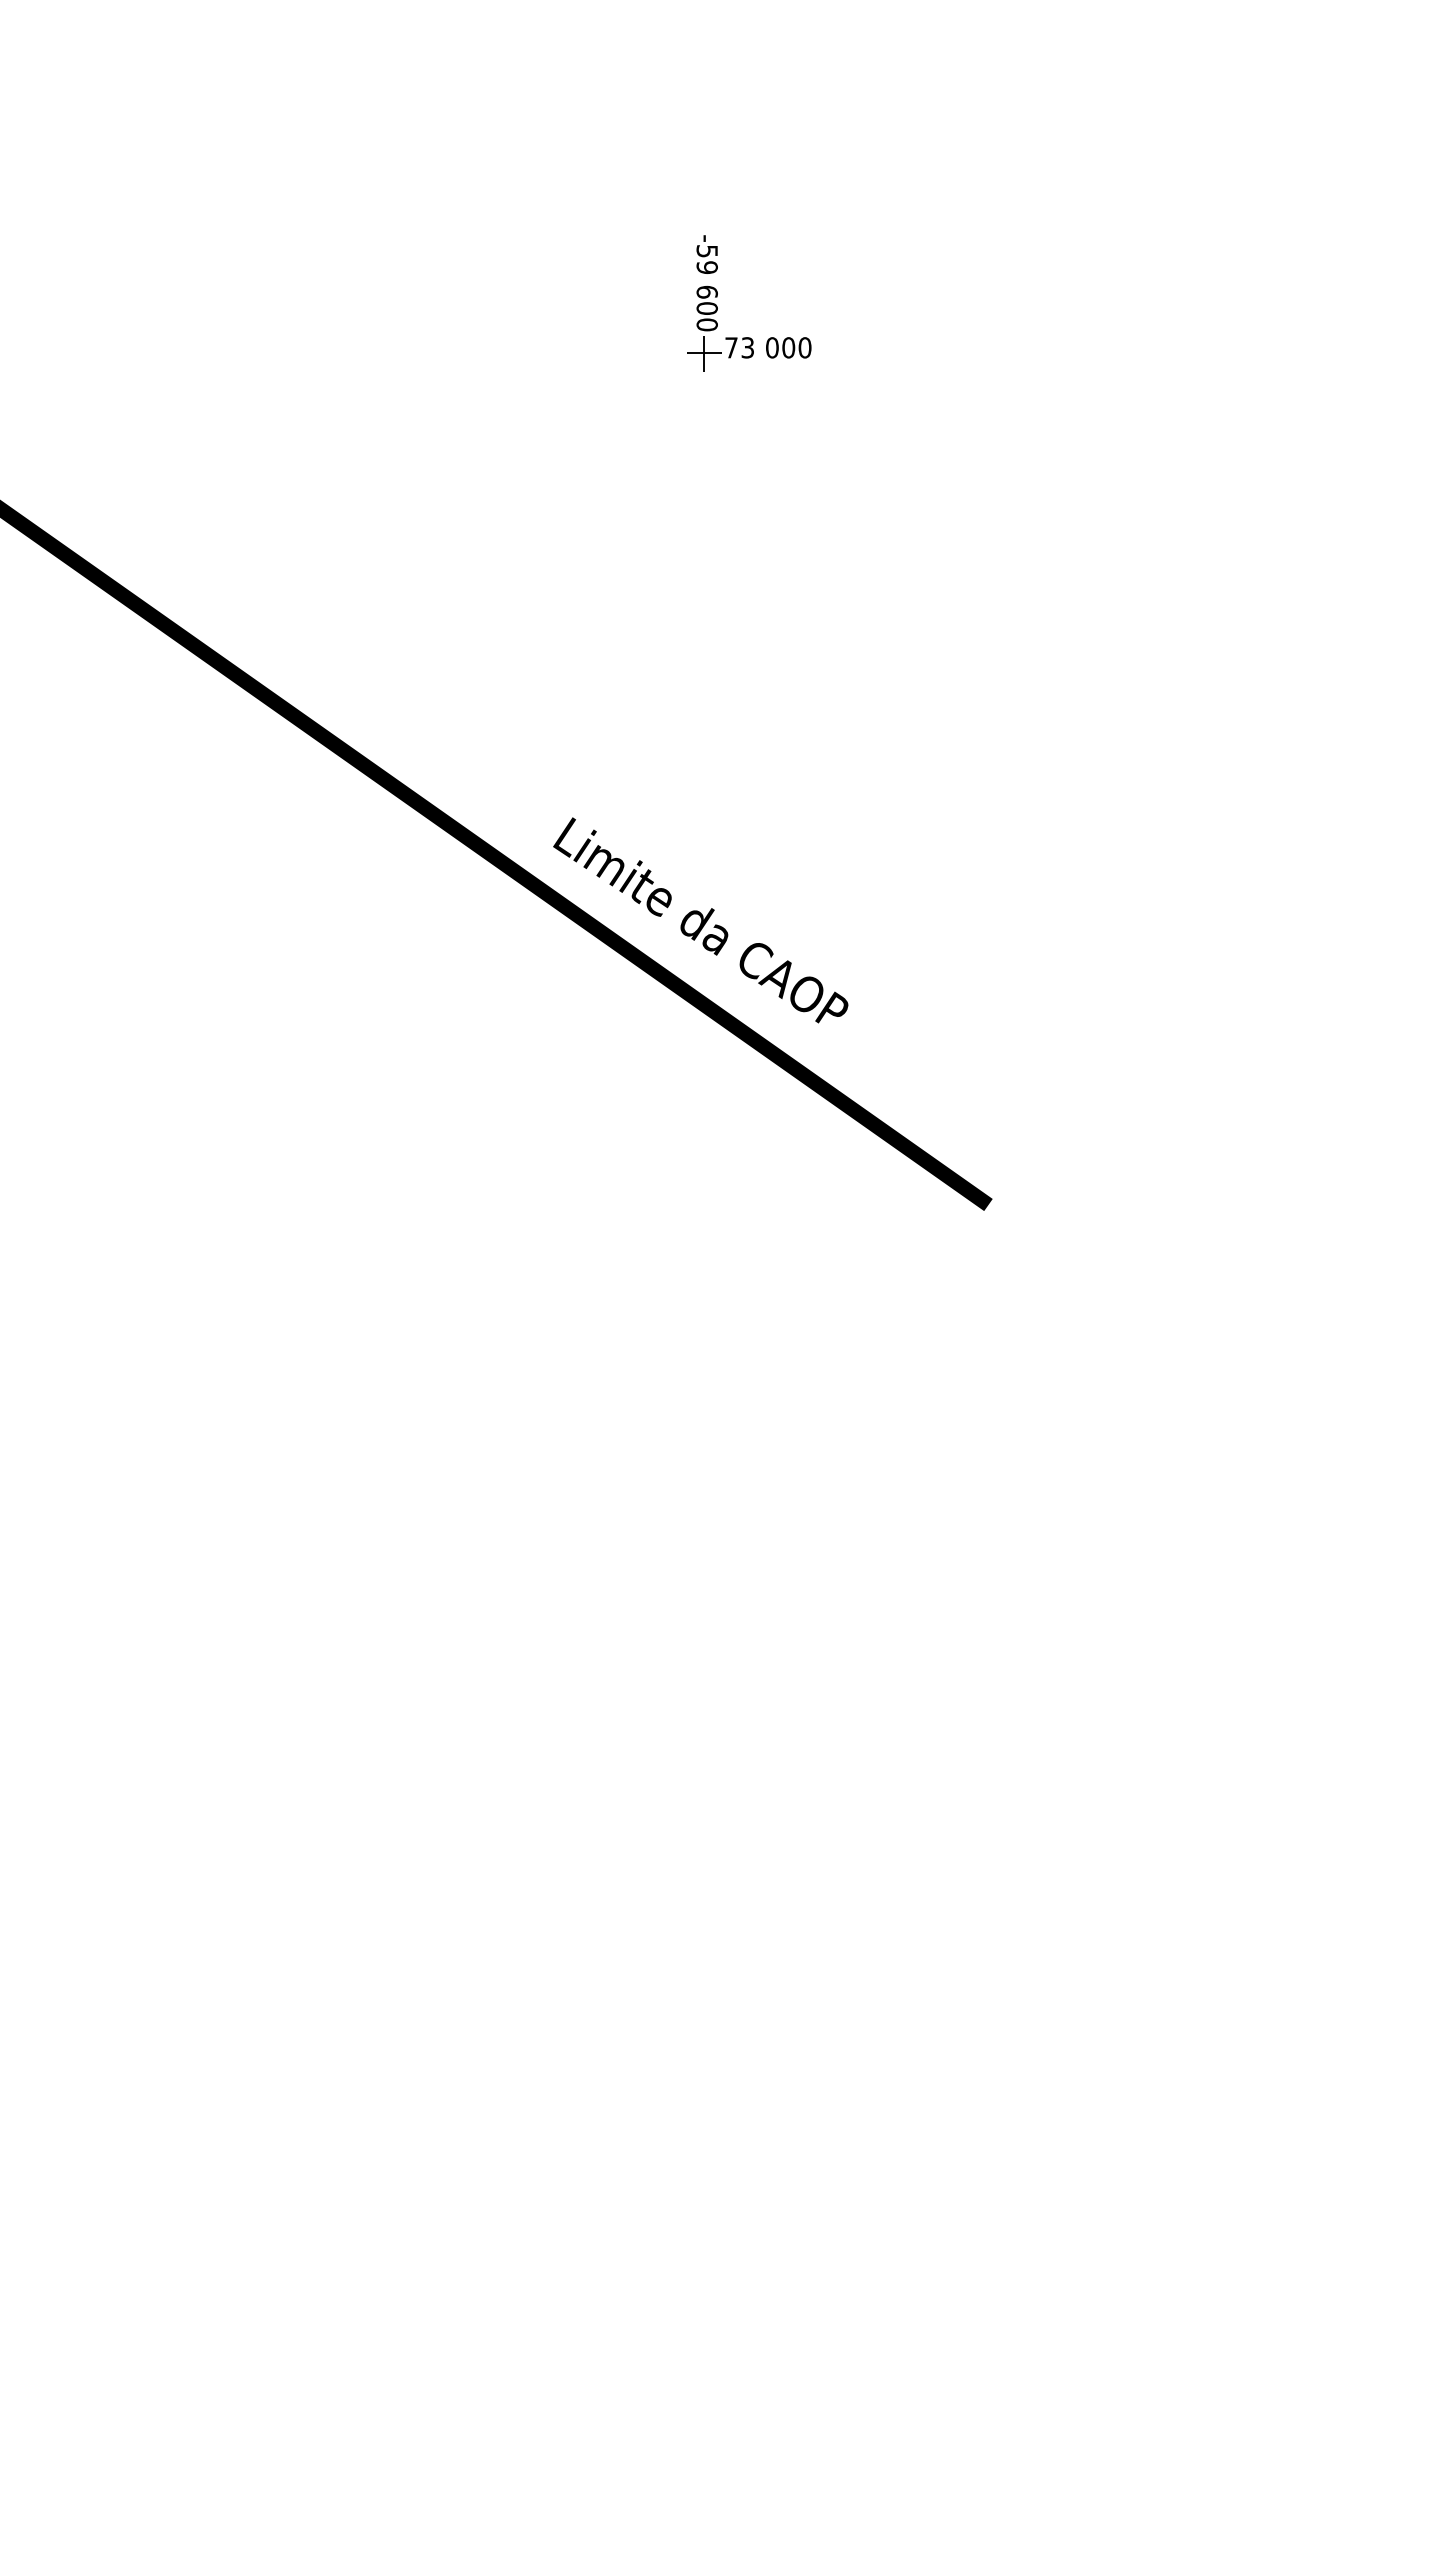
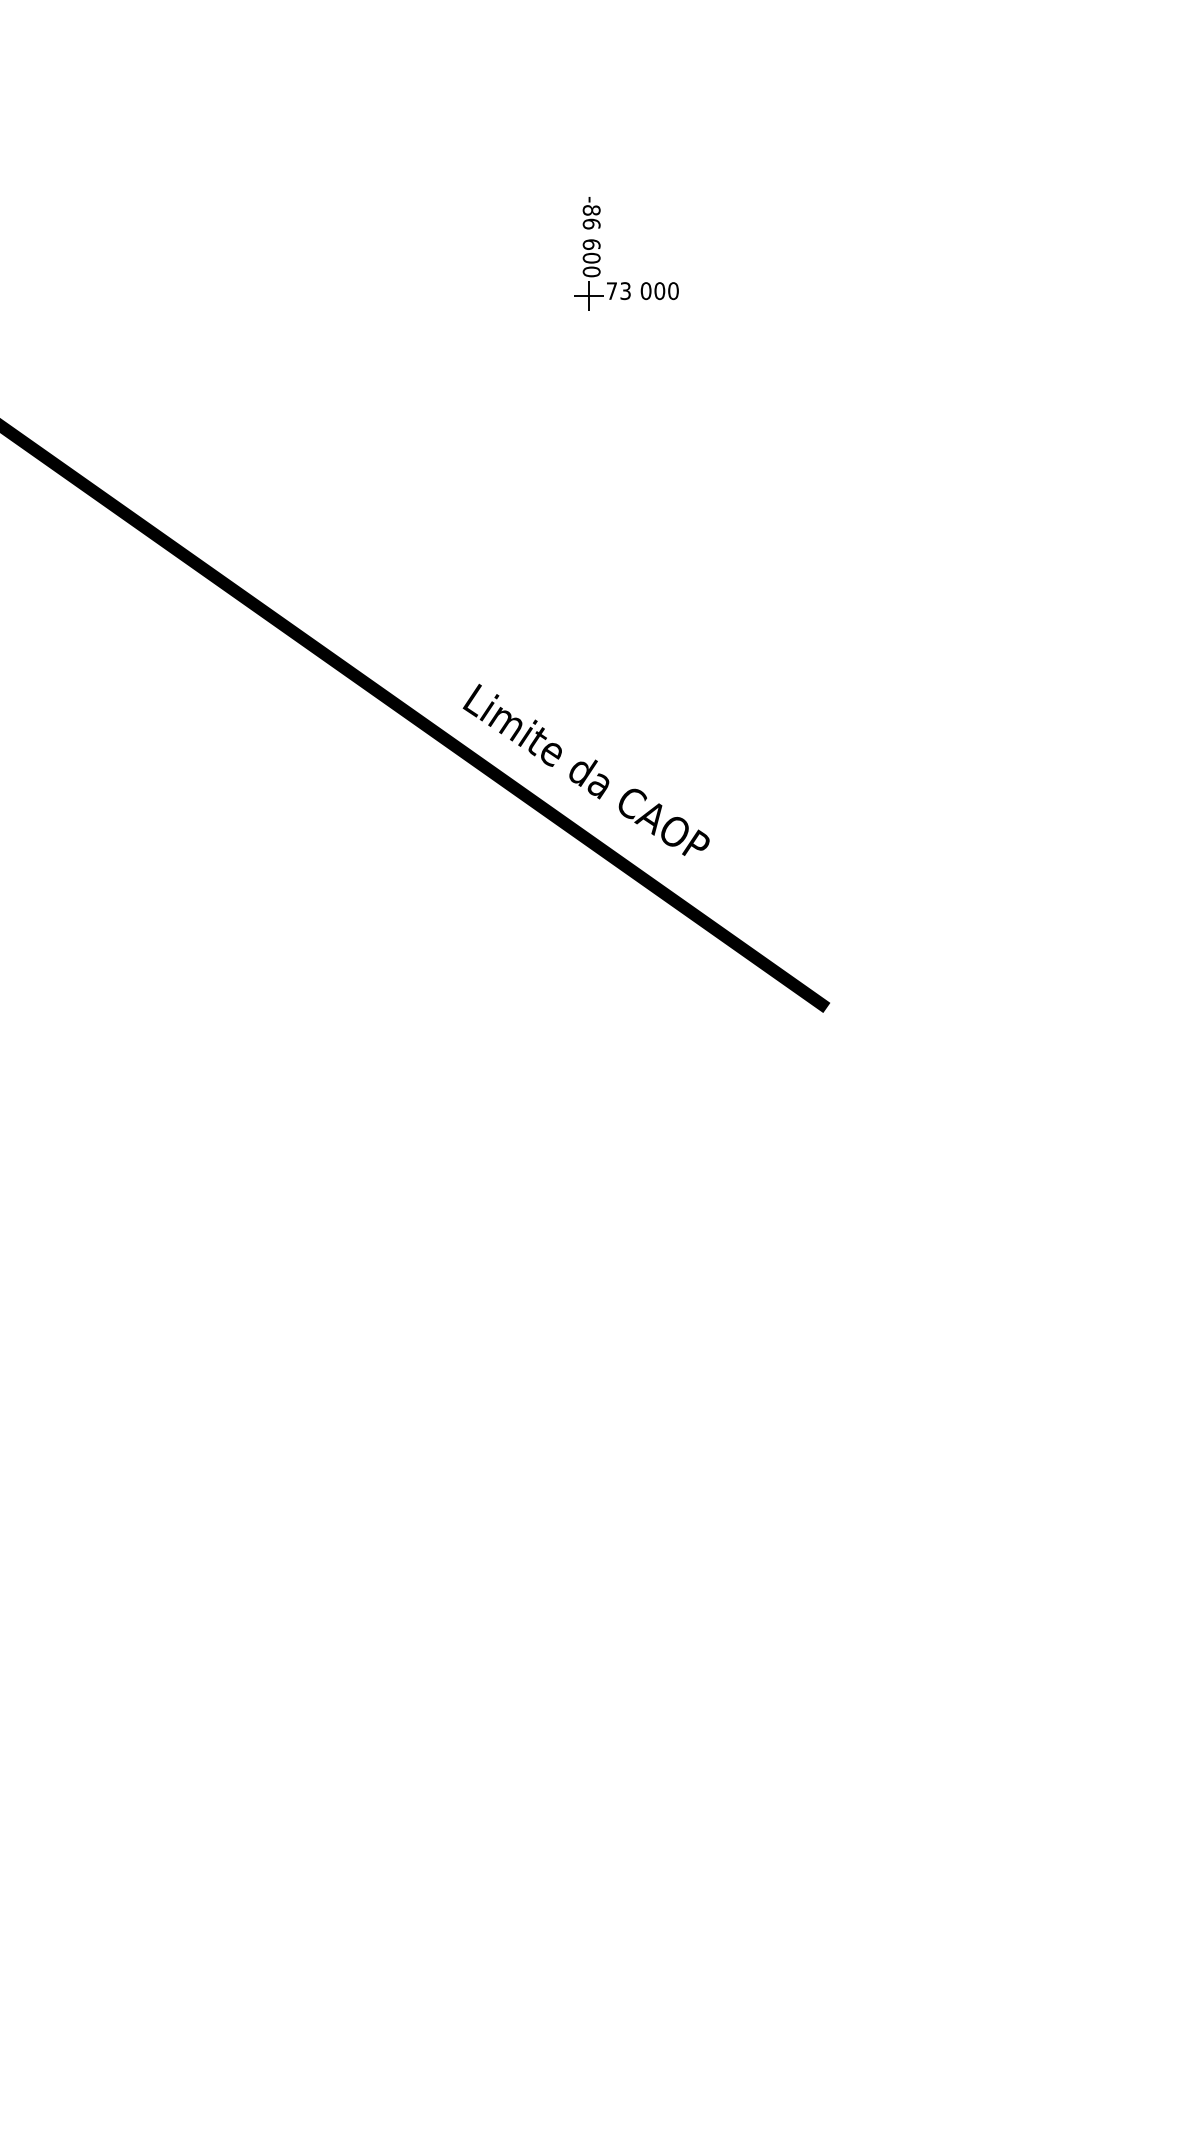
text: (706, 259) -> (591, 217), -59 -> -86

